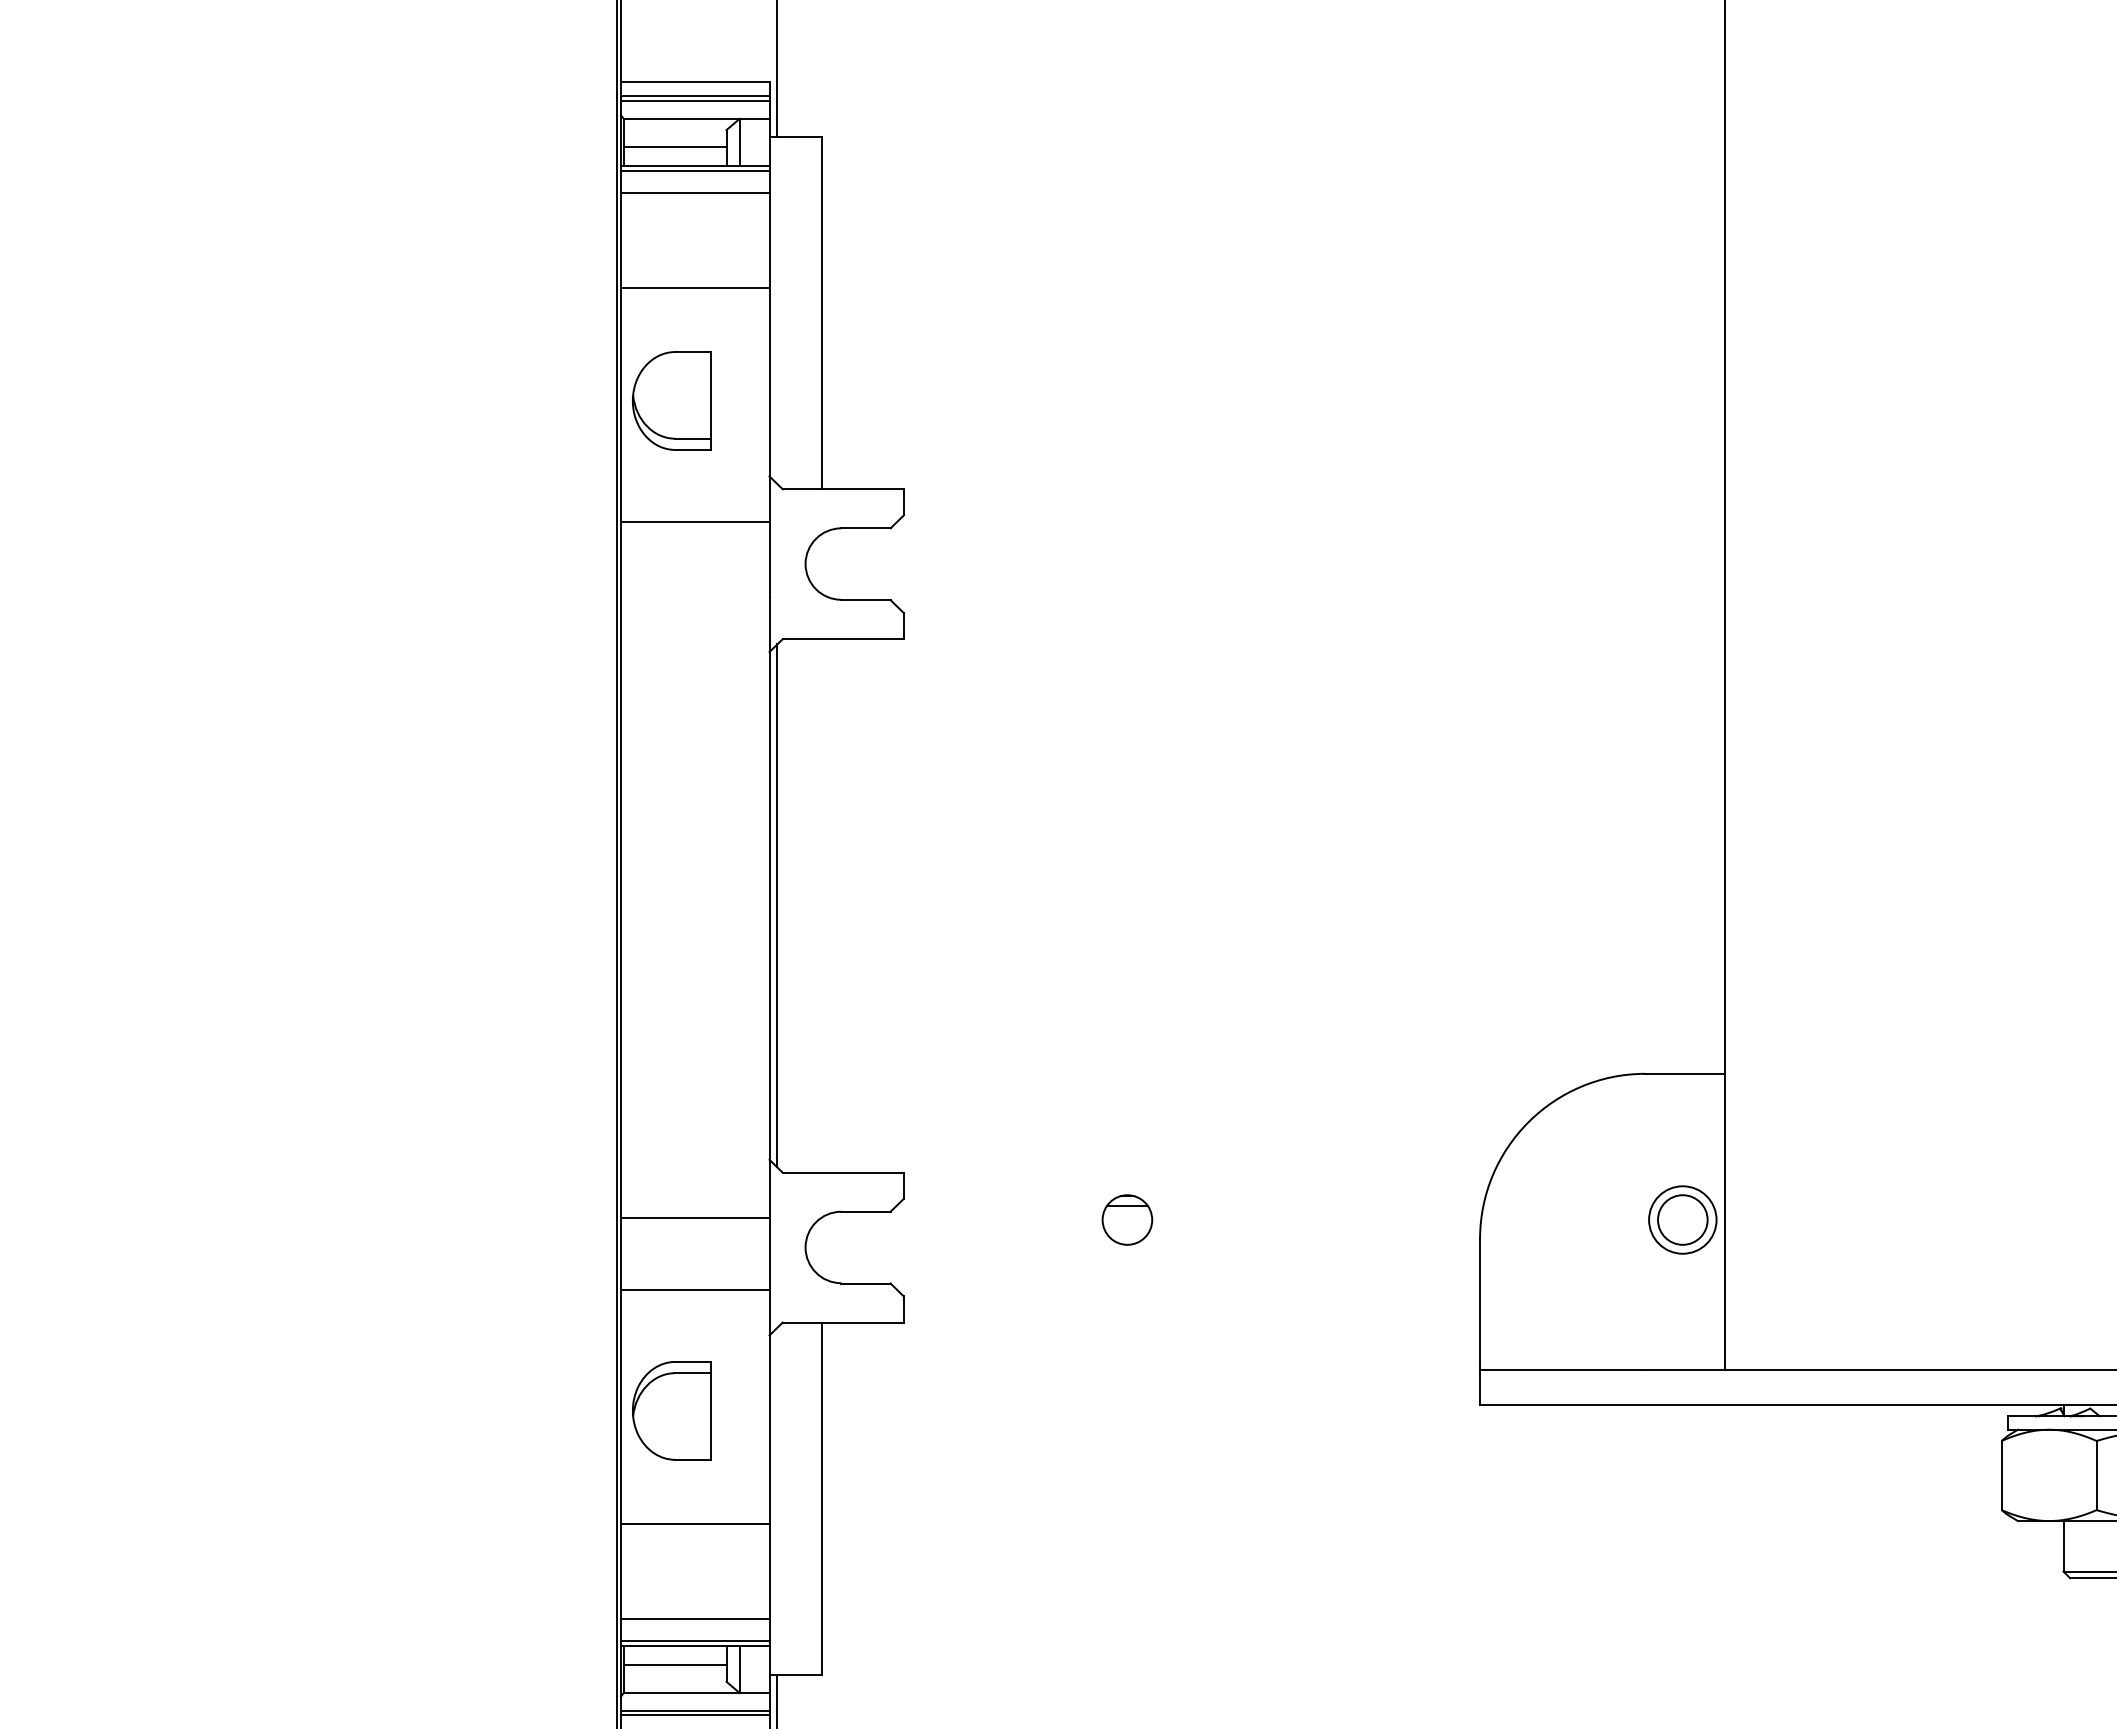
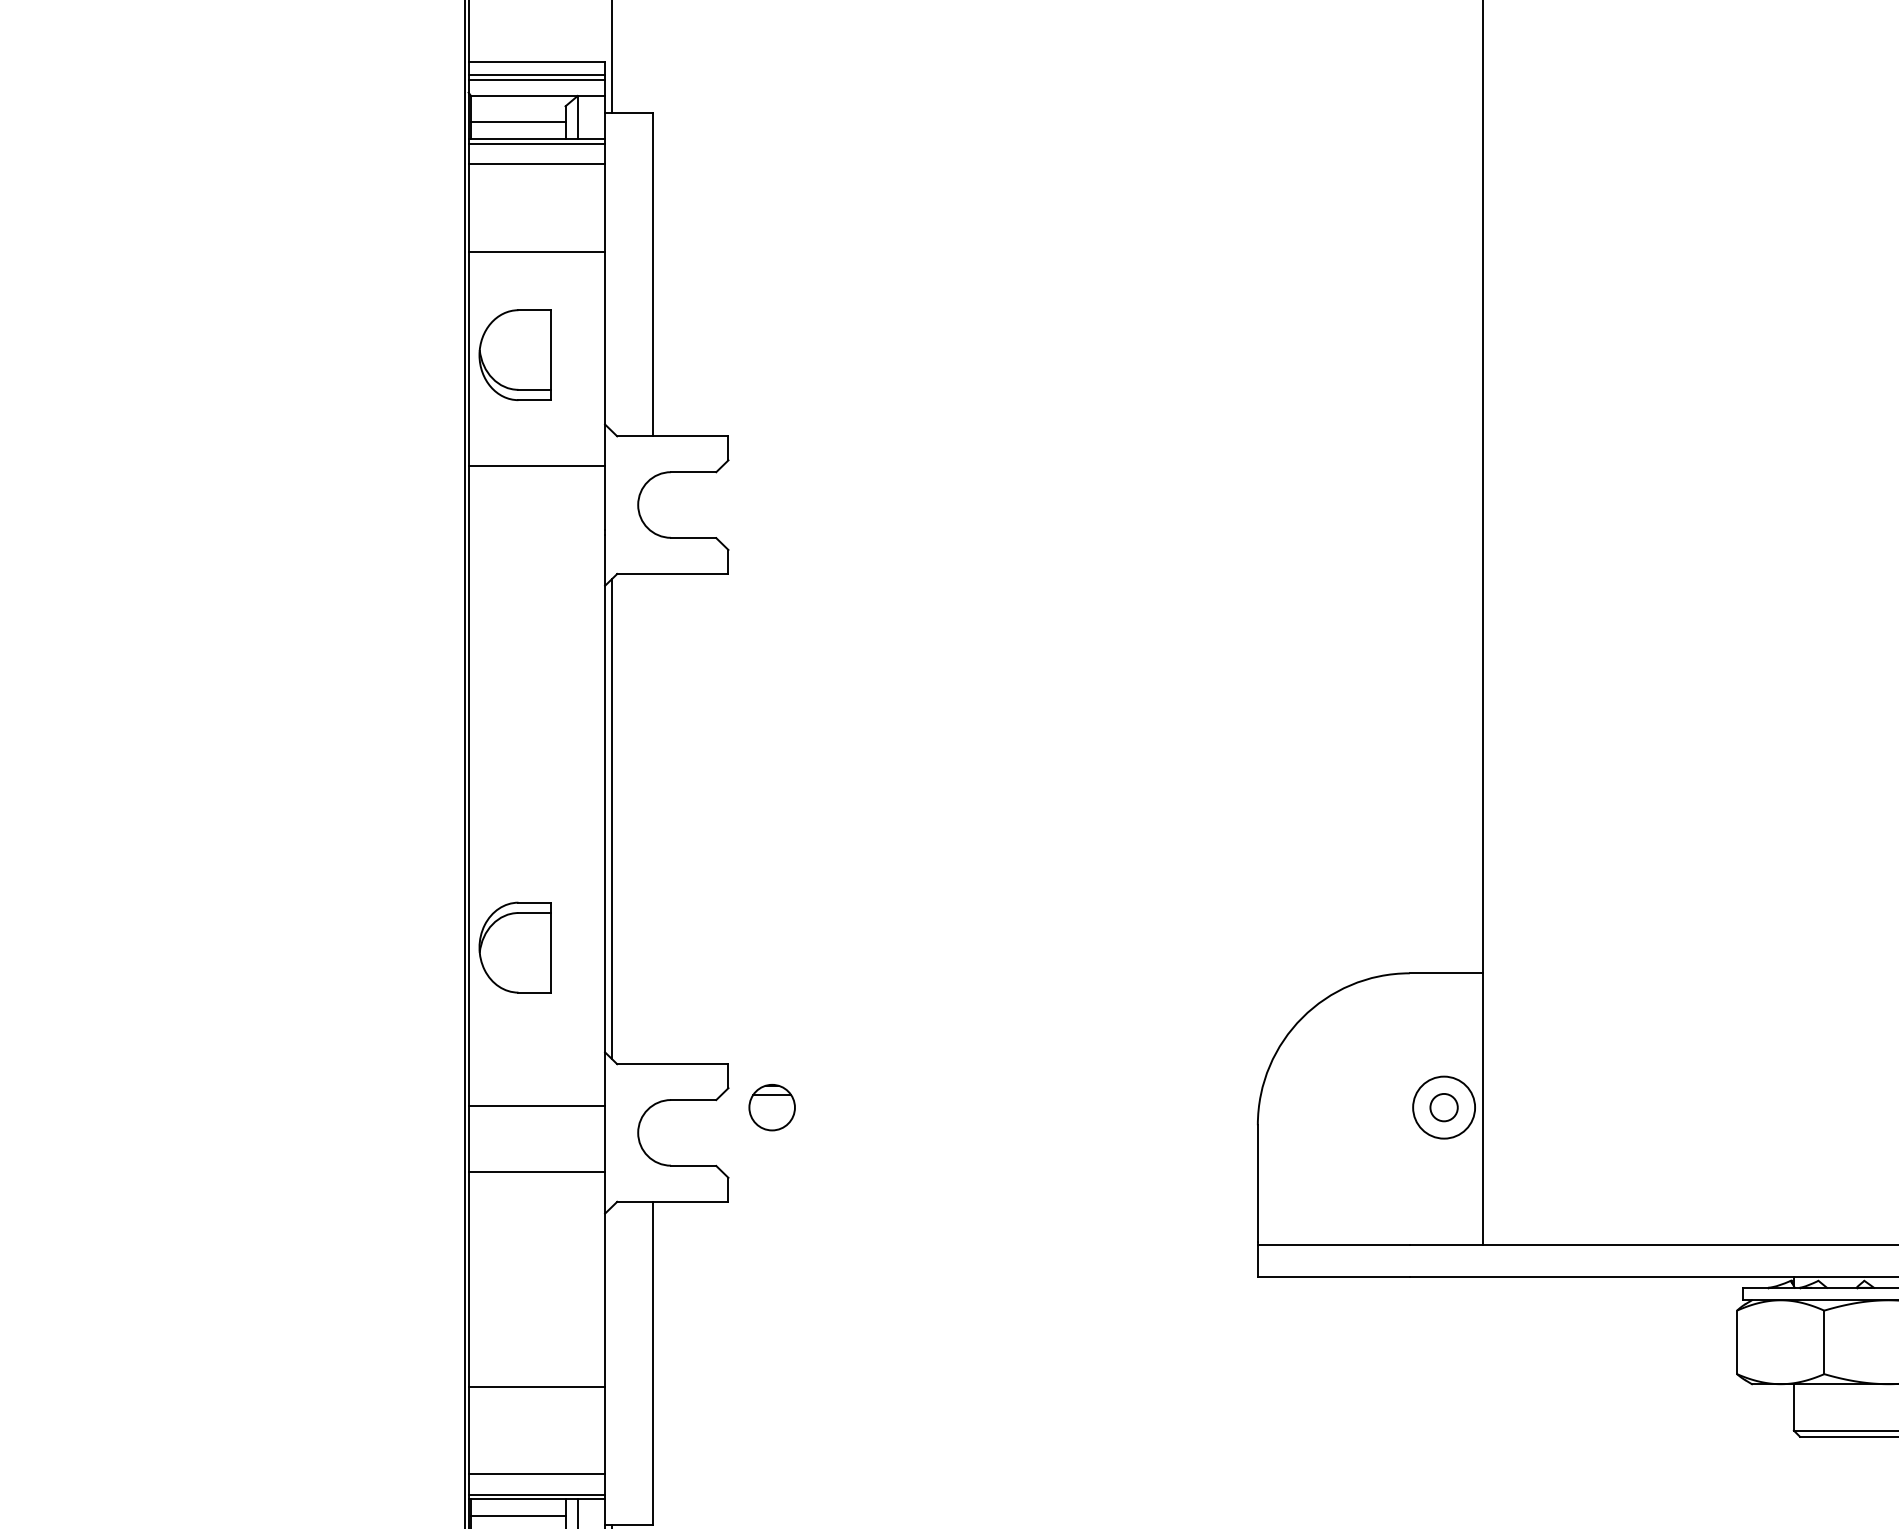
part: (1127, 1219) -> (772, 1107), moved
circle: (1682, 1219) -> (1443, 1107), size x0.6
part: (671, 1410) -> (515, 947), moved

